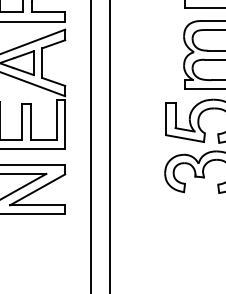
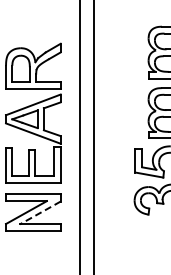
line: (36, 190) -> (39, 213), solid -> dashed

